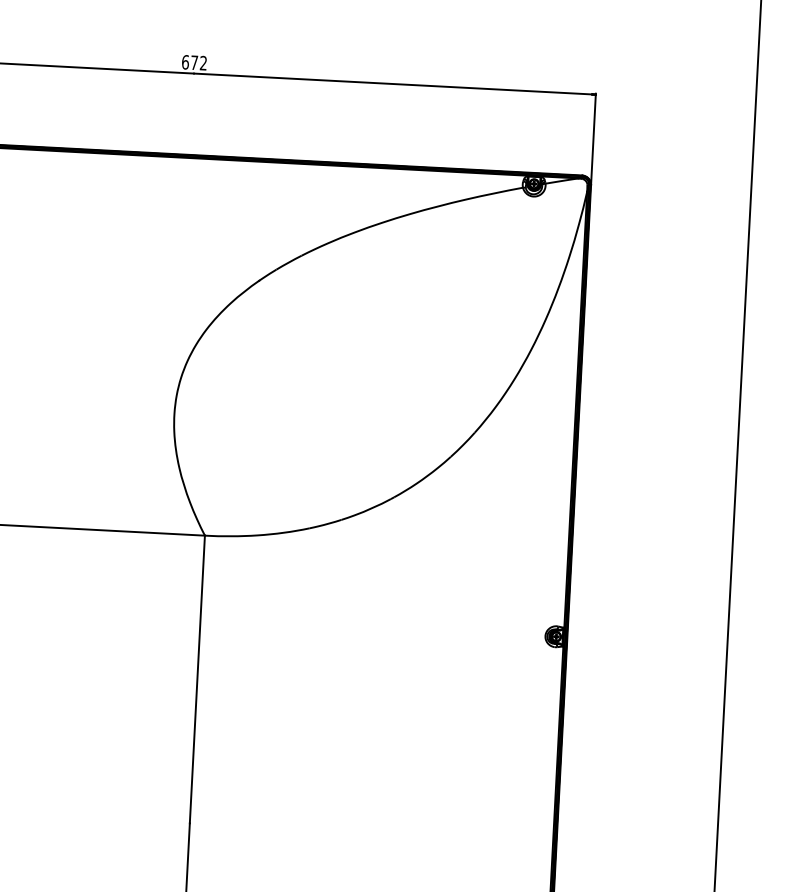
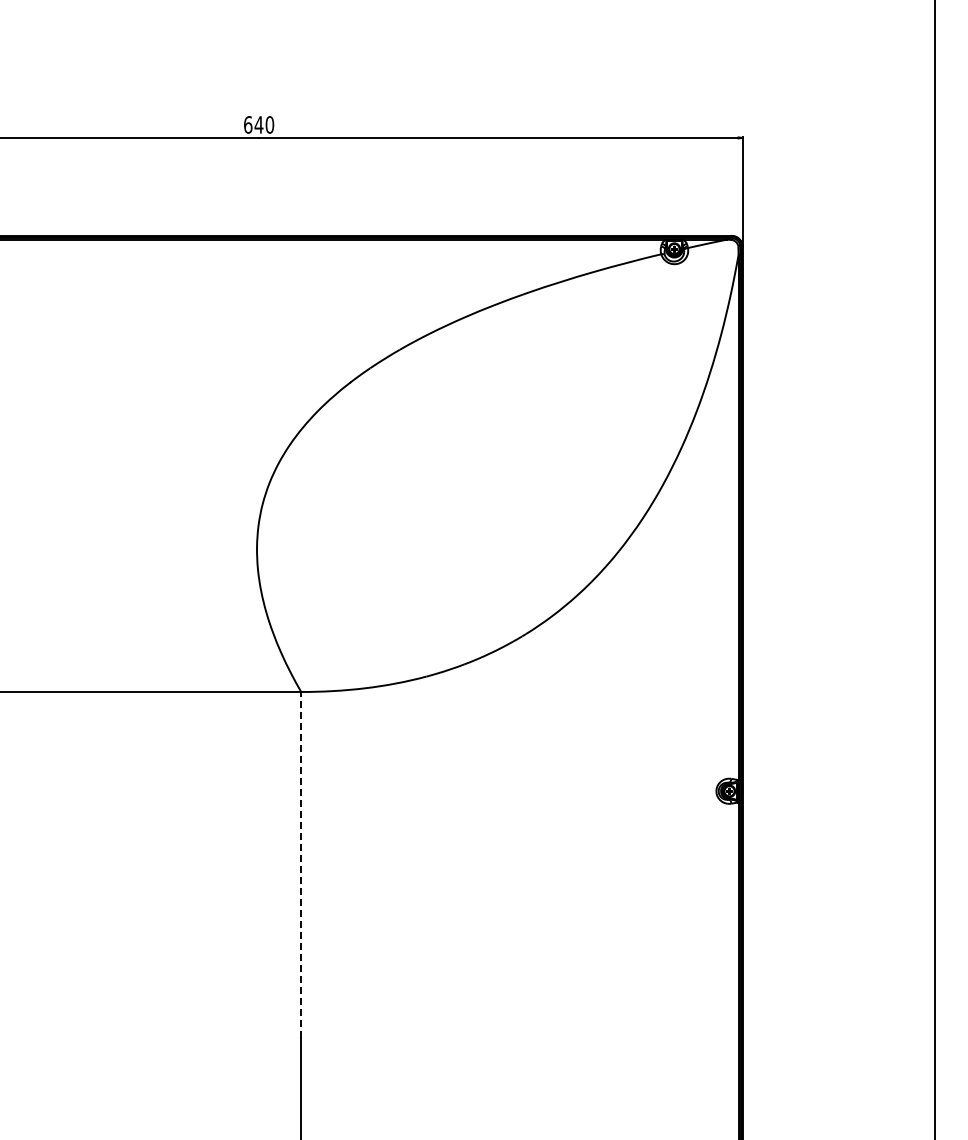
text: (199, 62) -> (264, 124), 672 -> 640
line: (197, 678) -> (301, 864), solid -> dashed

